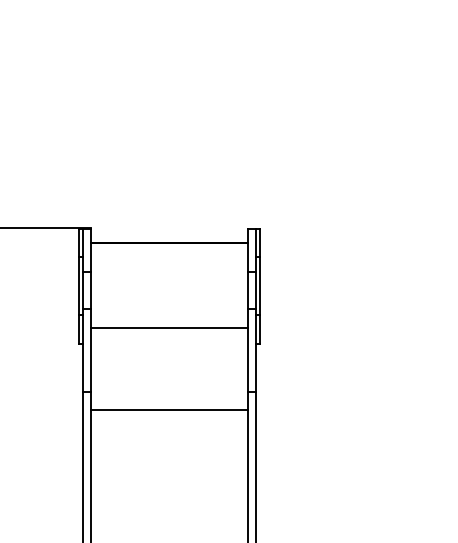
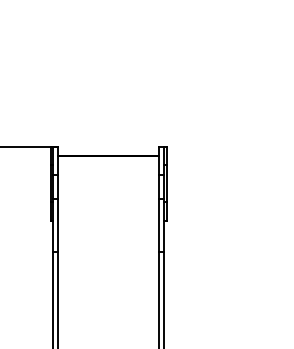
line: (169, 327) -> (108, 210), removed
line: (169, 410) -> (108, 263), removed

